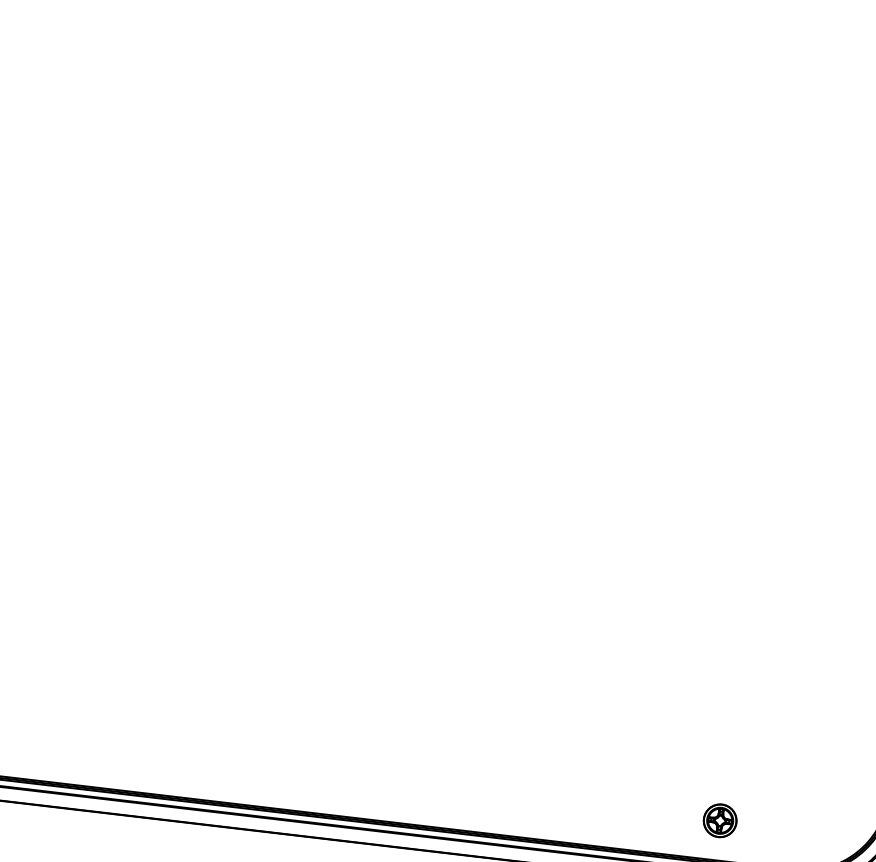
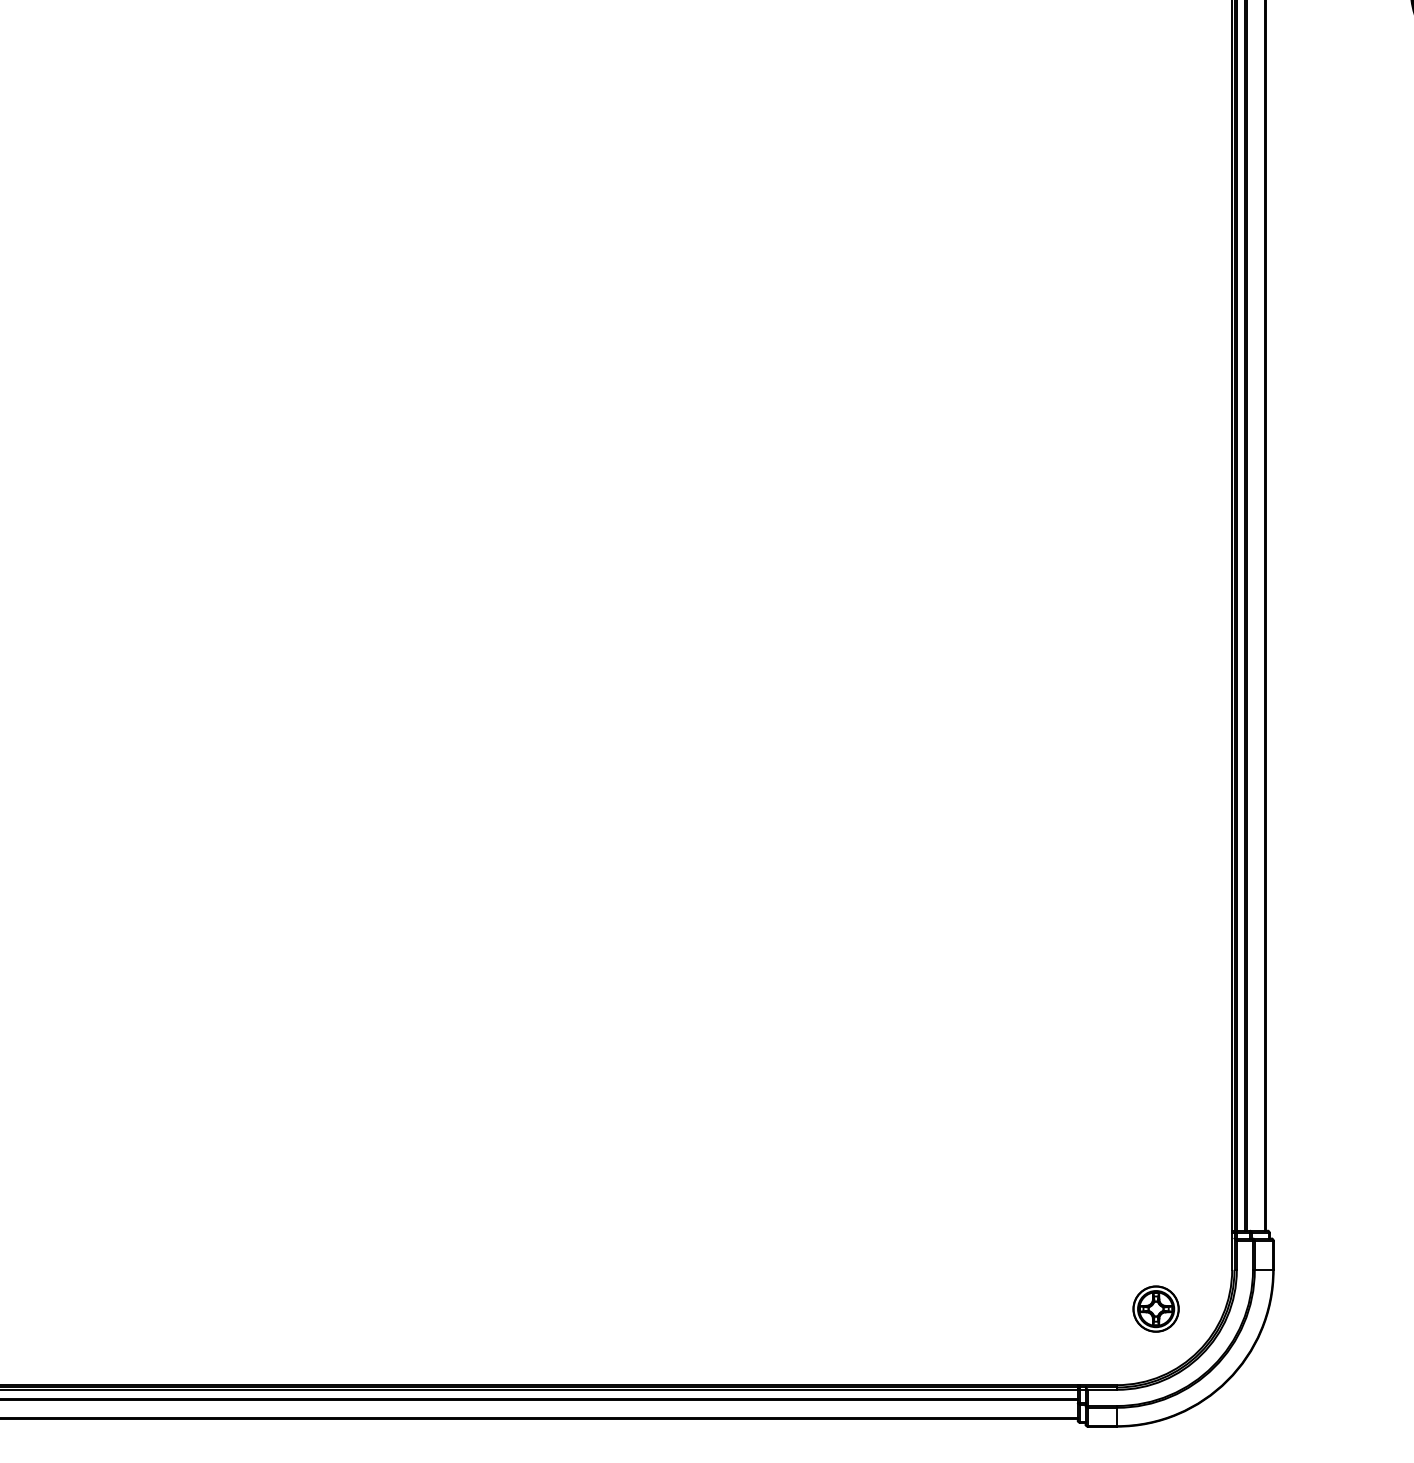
part: (719, 820) -> (1155, 1308), moved

